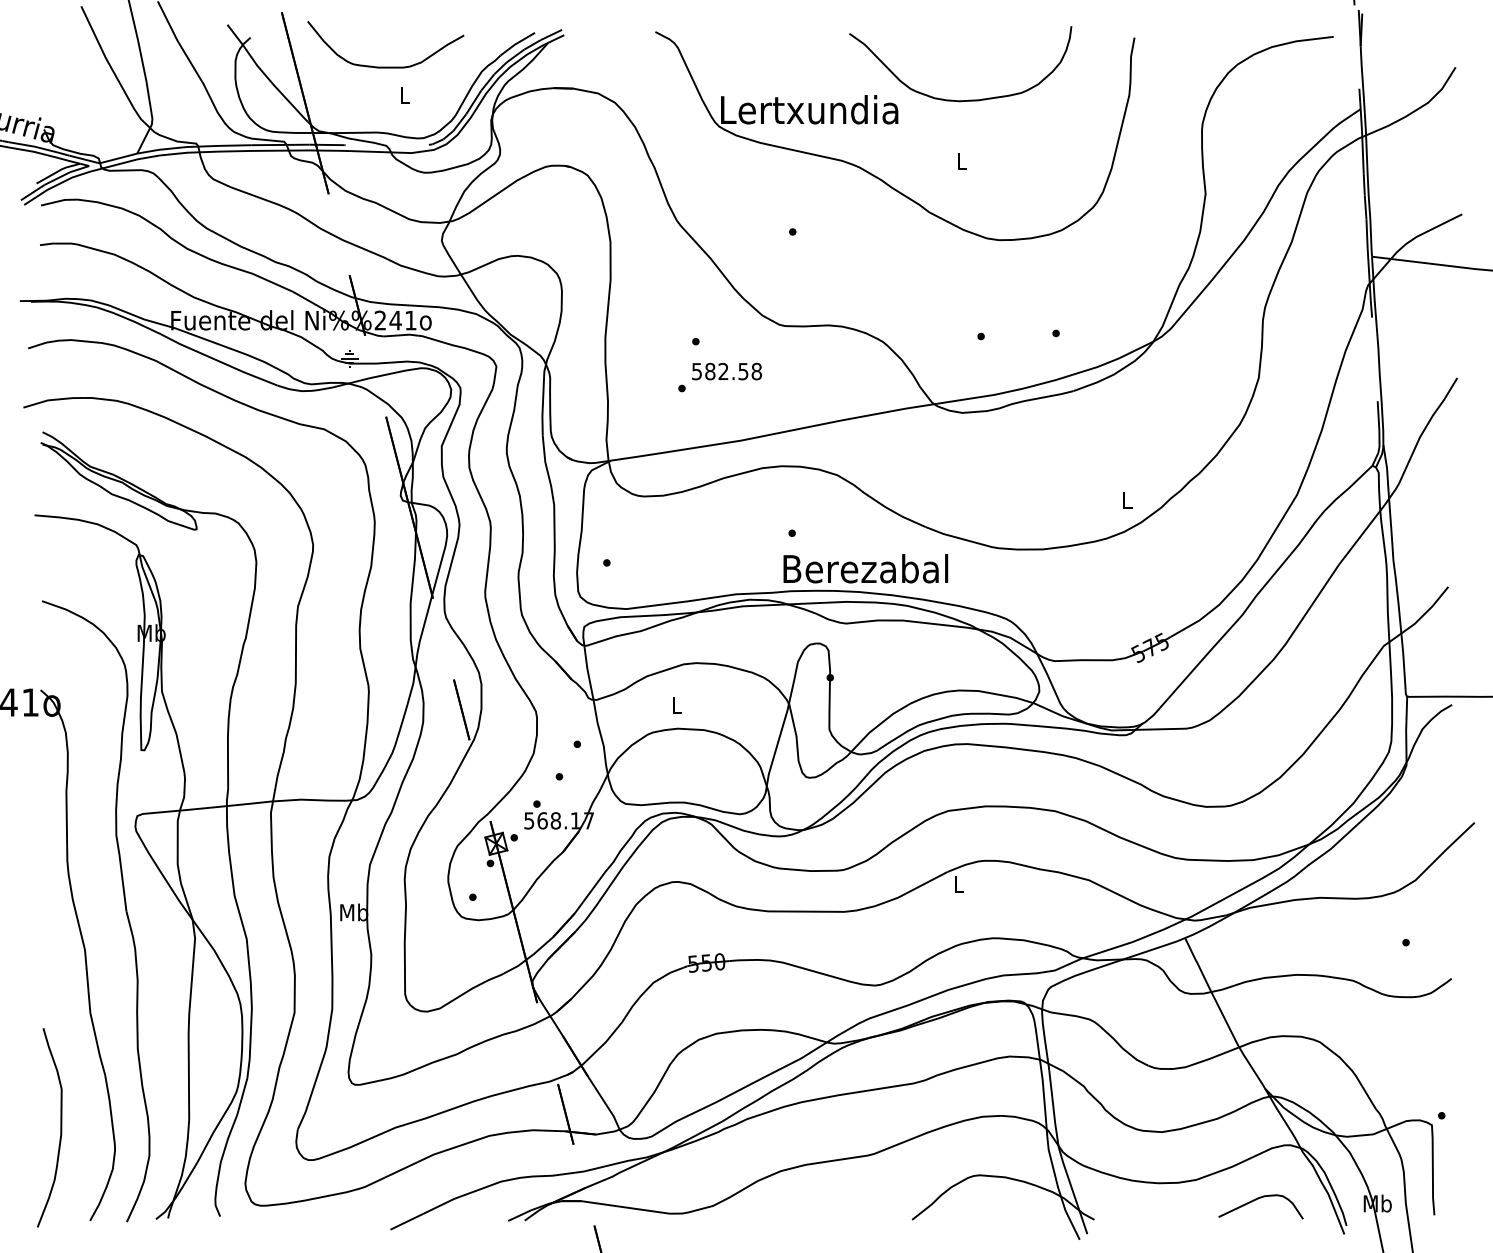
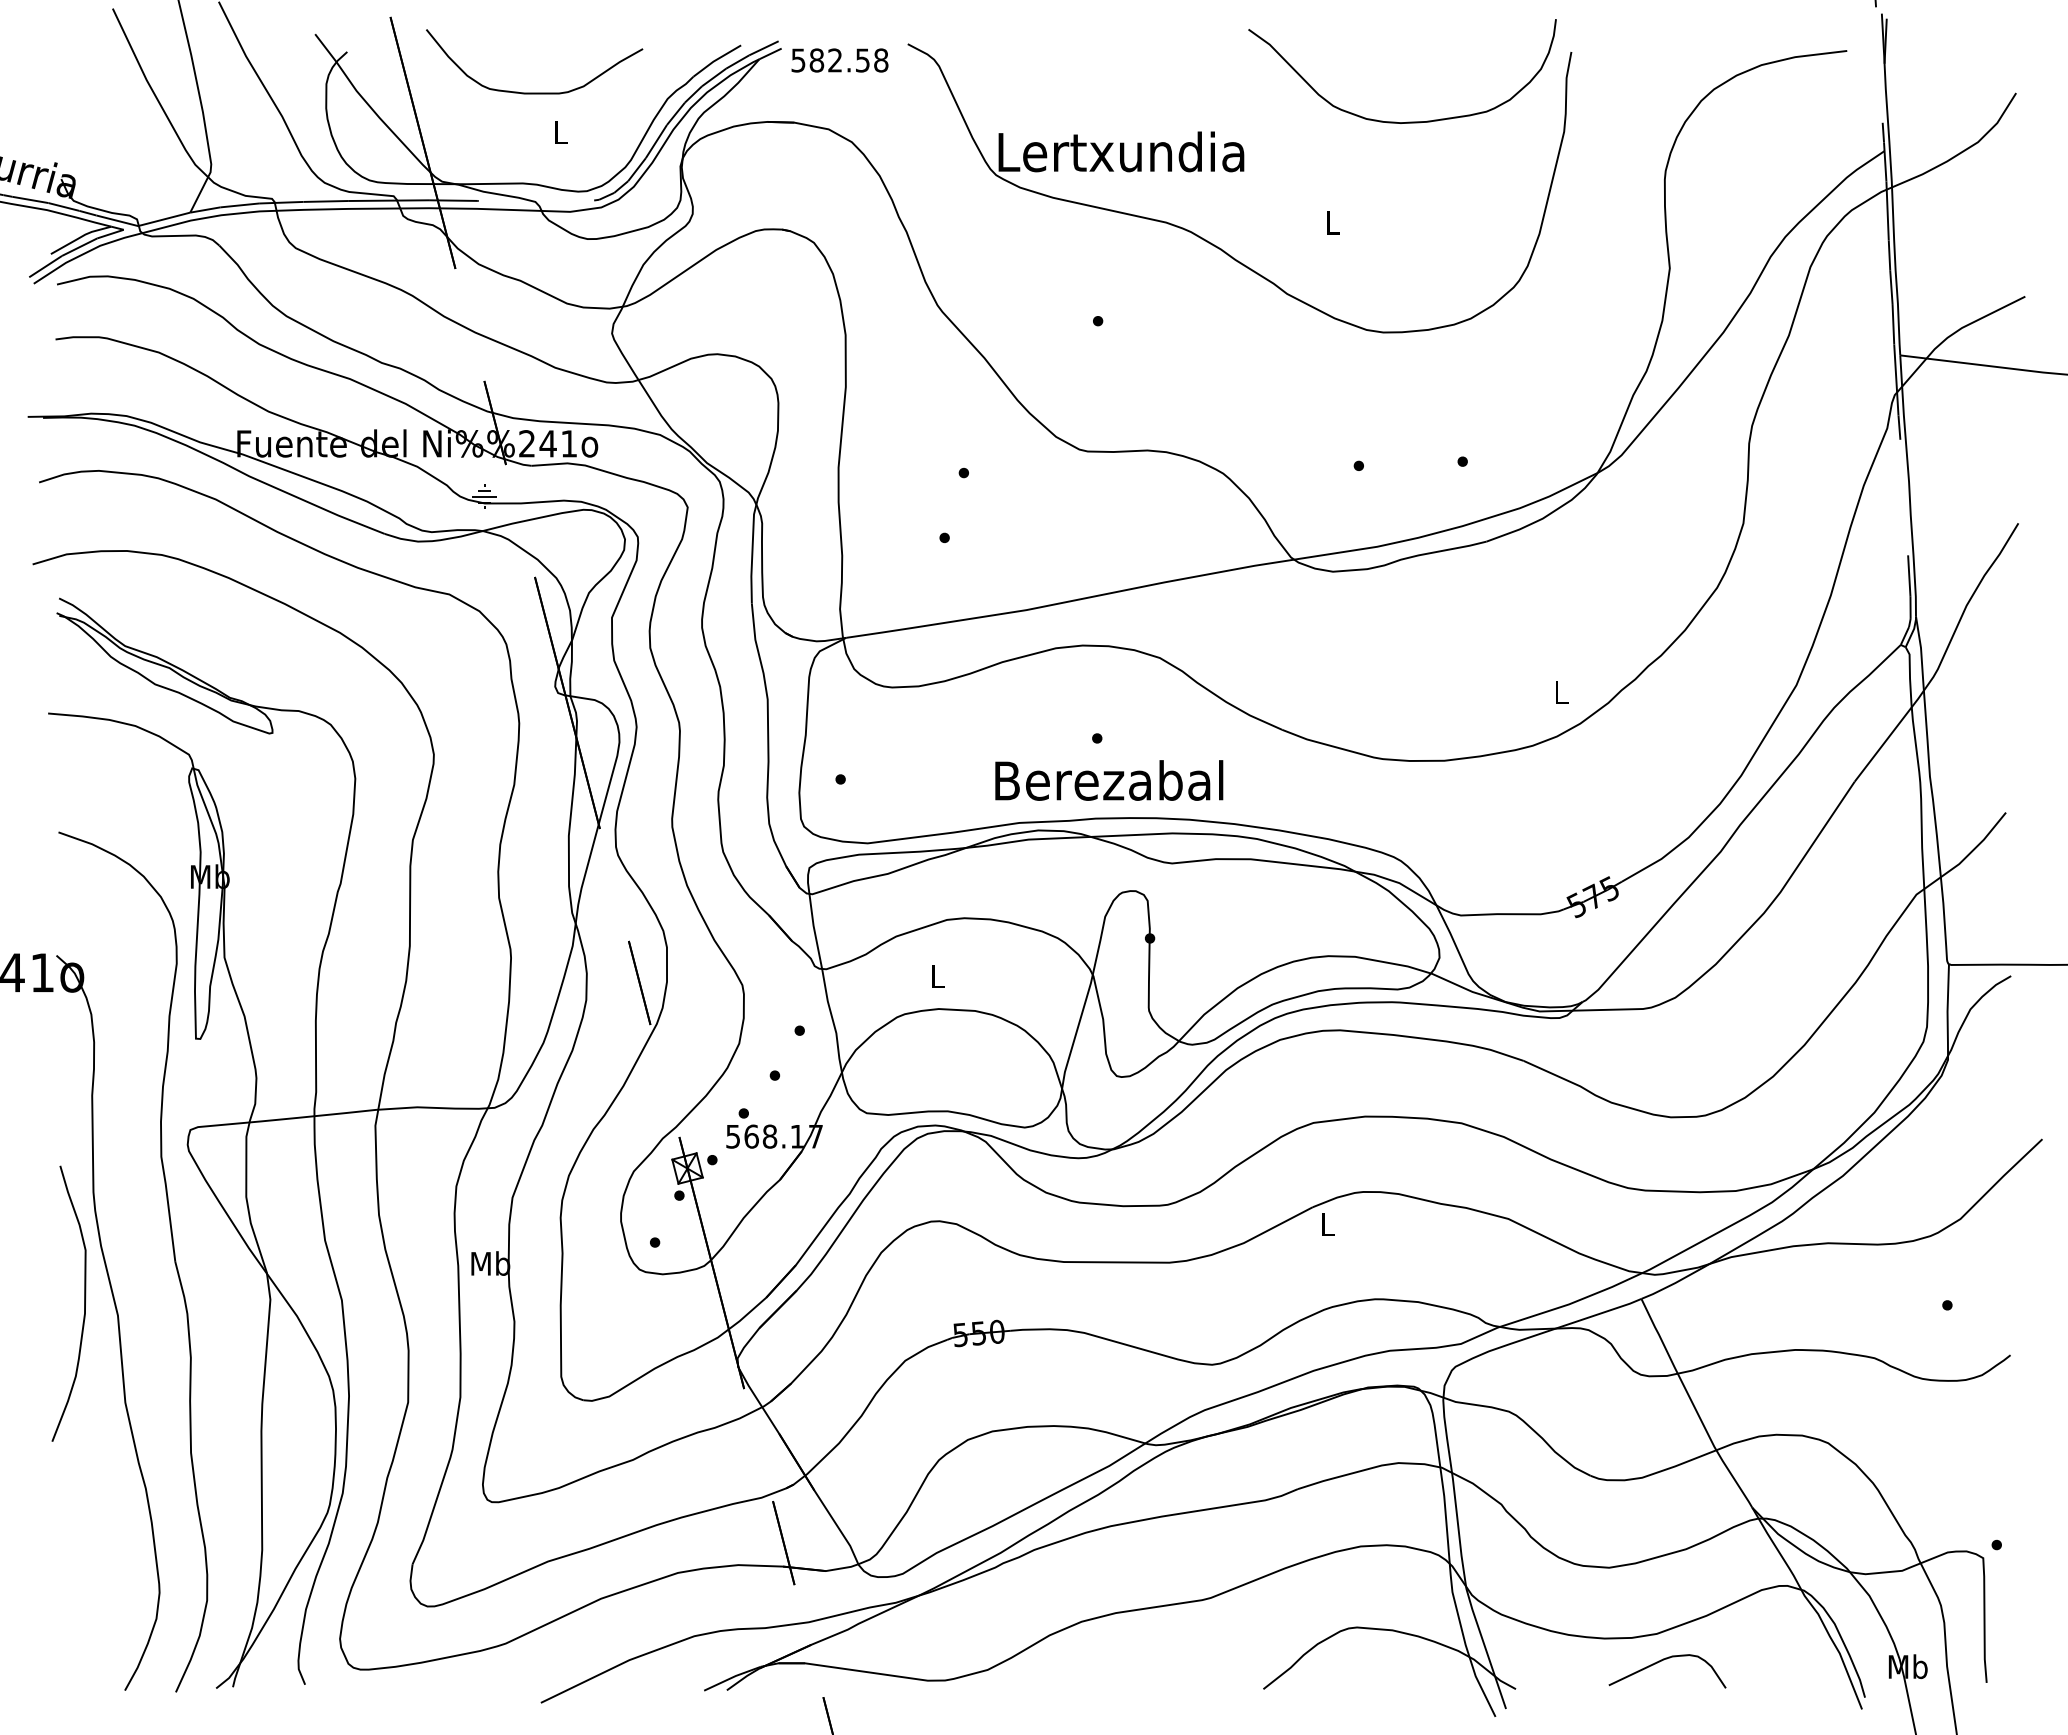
curve: (964, 100) -> (1407, 121), moved
text: (726, 371) -> (839, 60), moved
text: (866, 568) -> (1109, 780), moved
curve: (60, 1127) -> (84, 1303), moved
curve: (1258, 1199) -> (1664, 1660), moved

